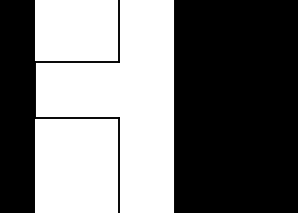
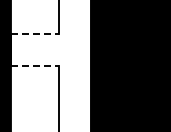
line: (77, 60) -> (35, 33), solid -> dashed
line: (77, 117) -> (35, 65), solid -> dashed

